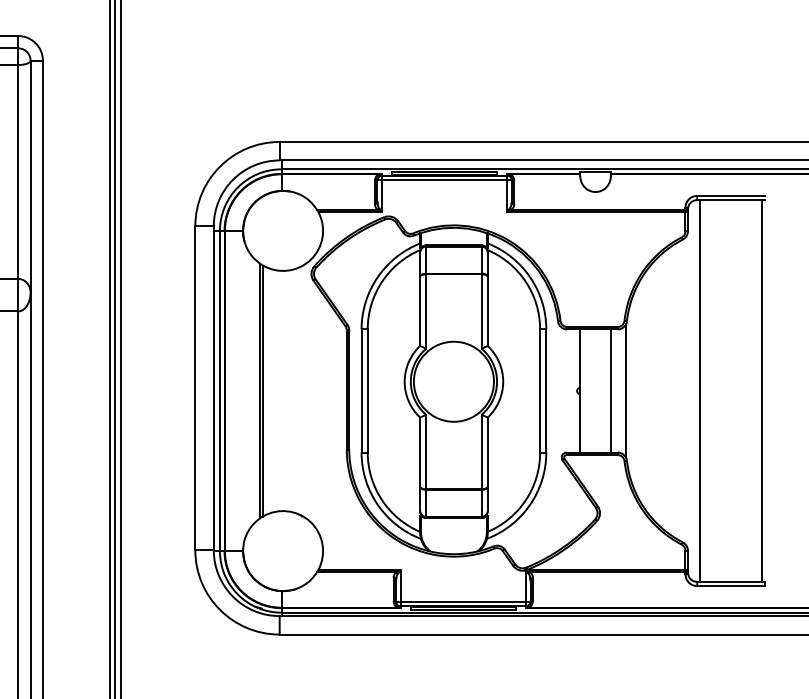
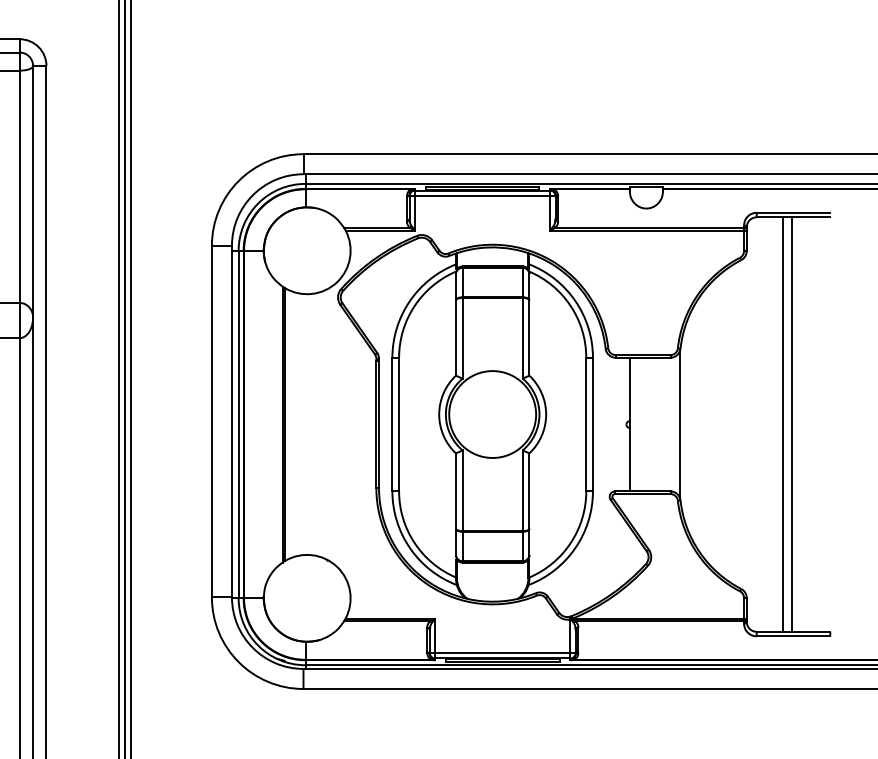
line: (610, 390) -> (662, 424), removed
line: (700, 390) -> (783, 424), moved
line: (761, 390) -> (791, 424), moved

